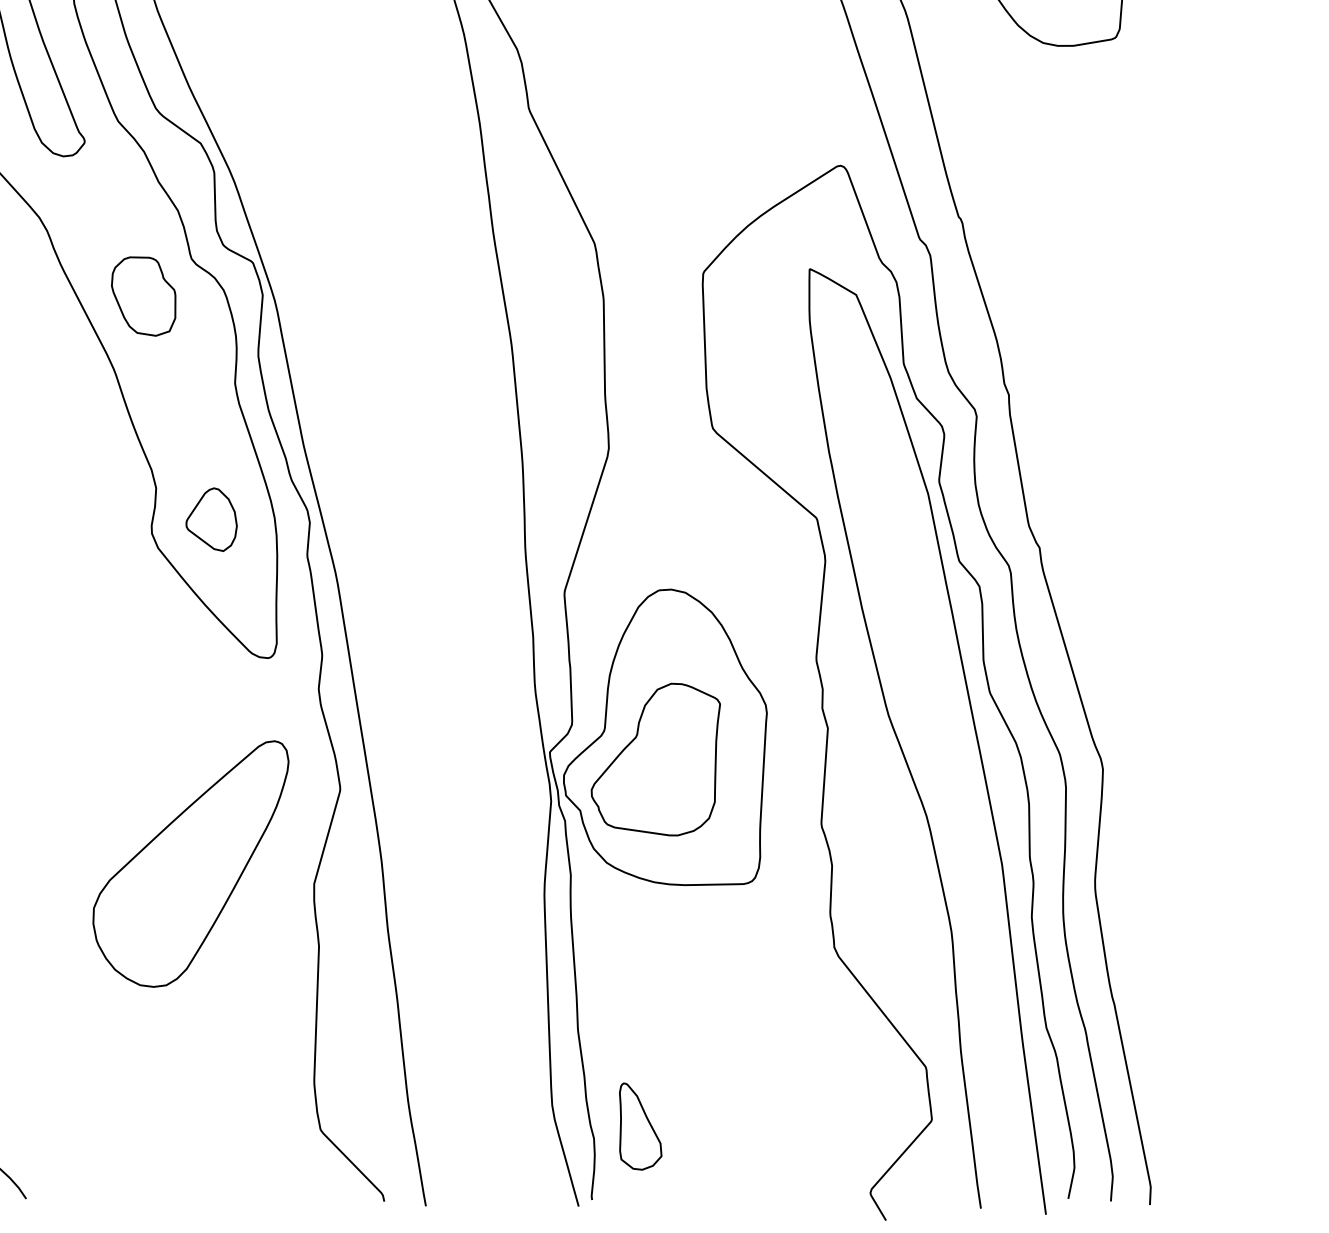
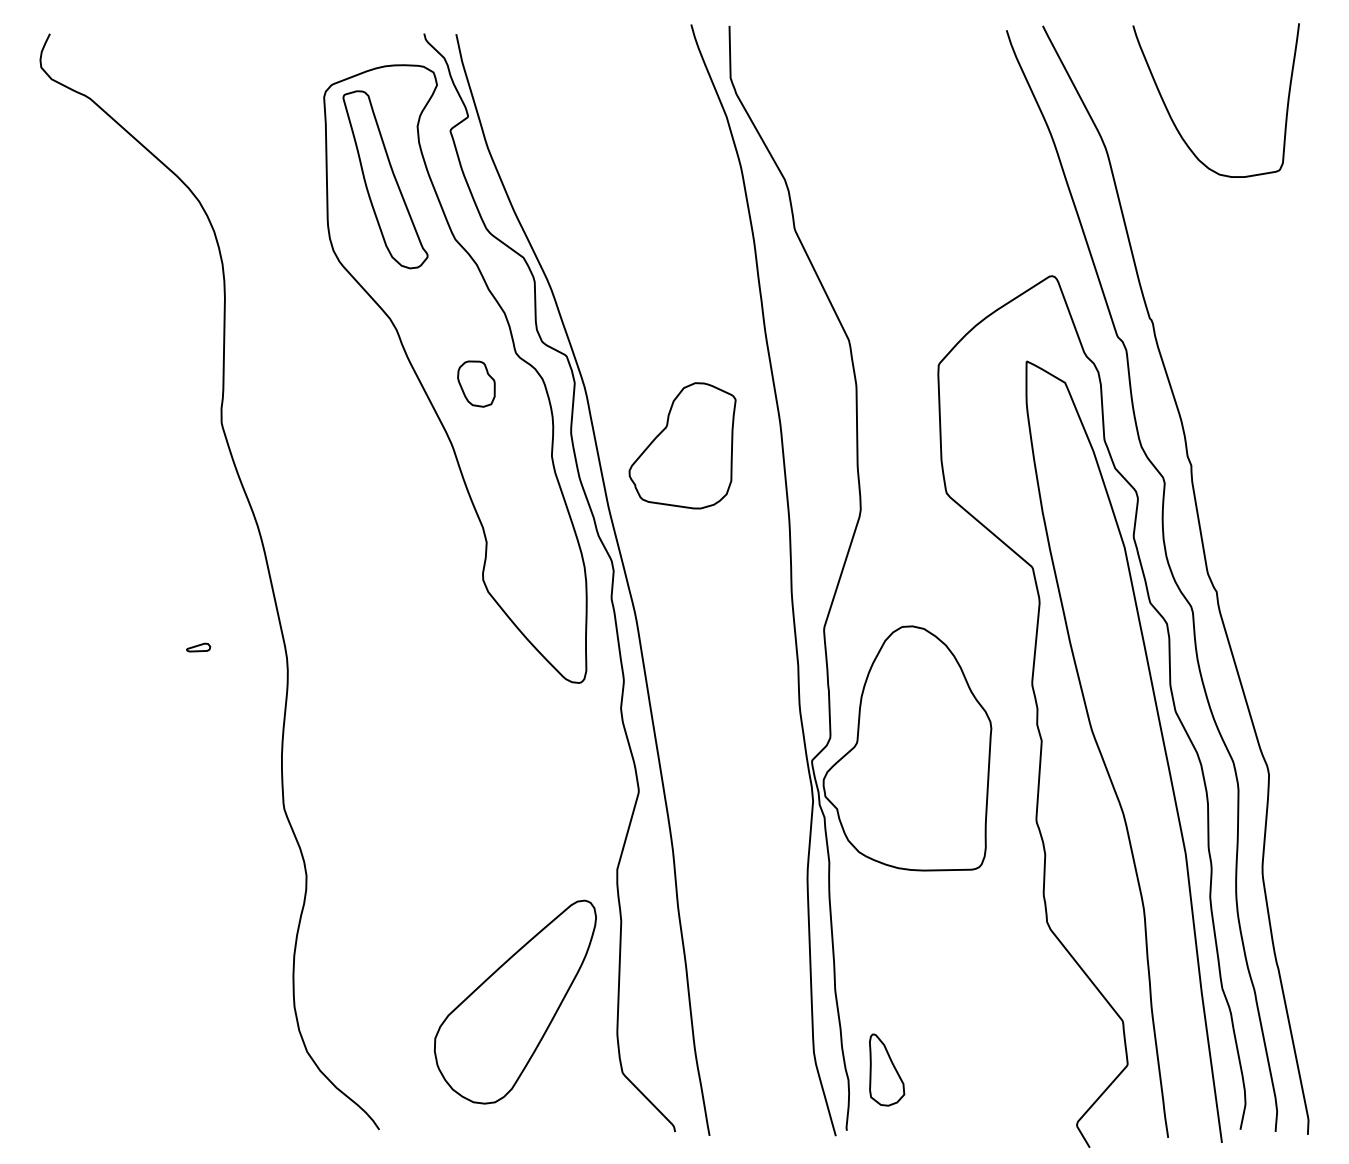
part: (143, 295) -> (476, 383), size x0.7
part: (211, 519) -> (532, 568), removed
part: (655, 759) -> (682, 445), moved
part: (191, 863) -> (515, 1001), moved

